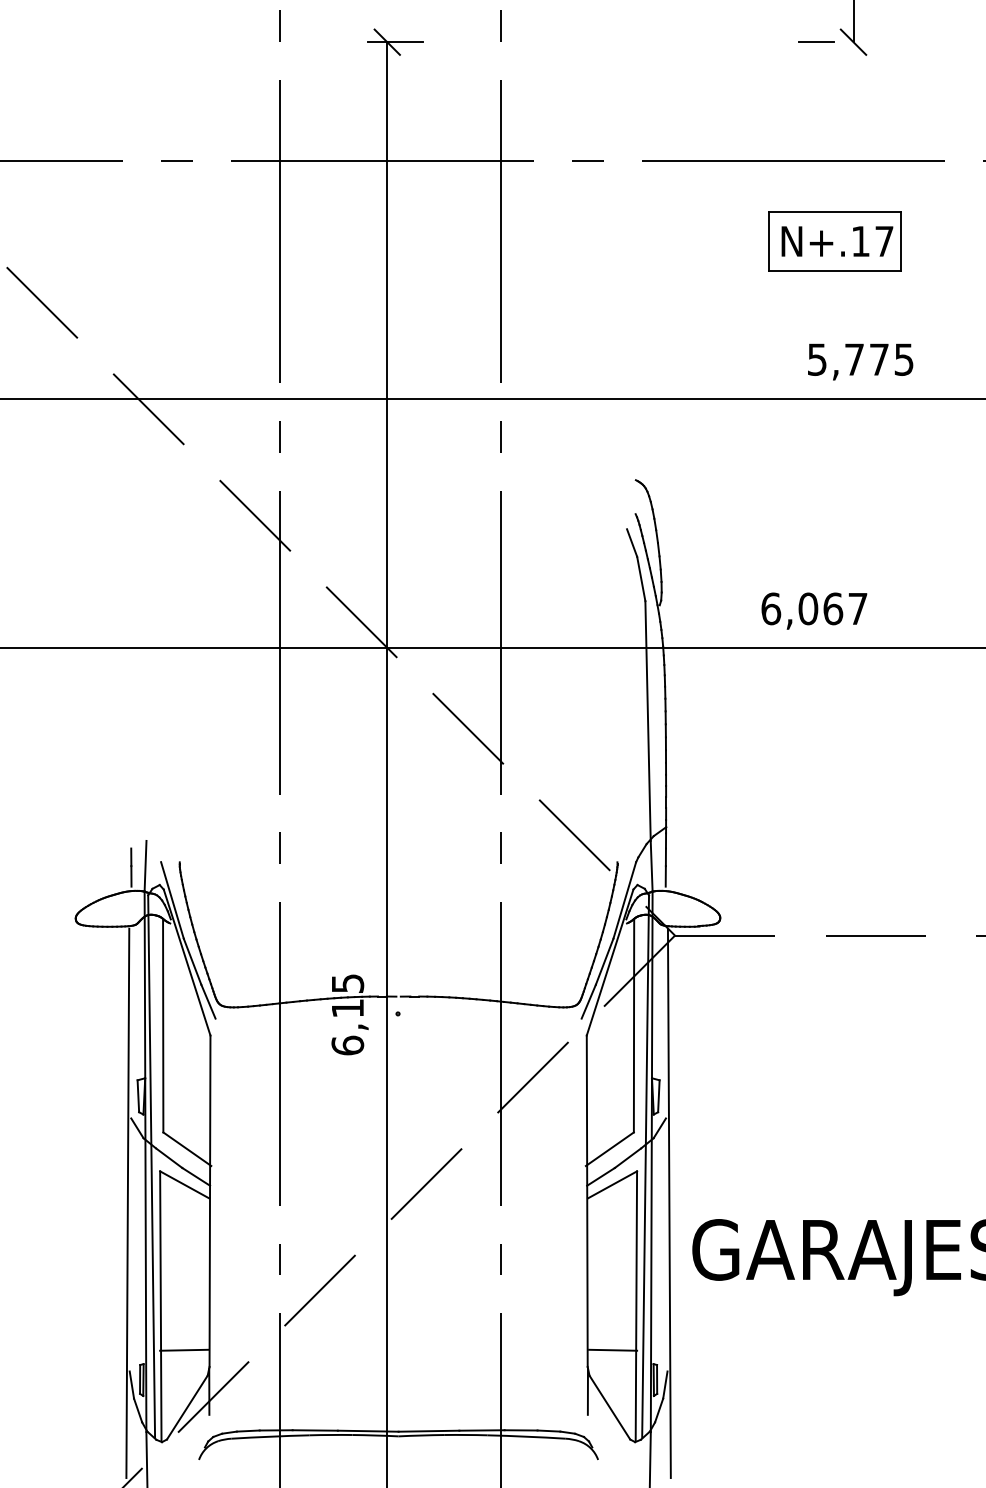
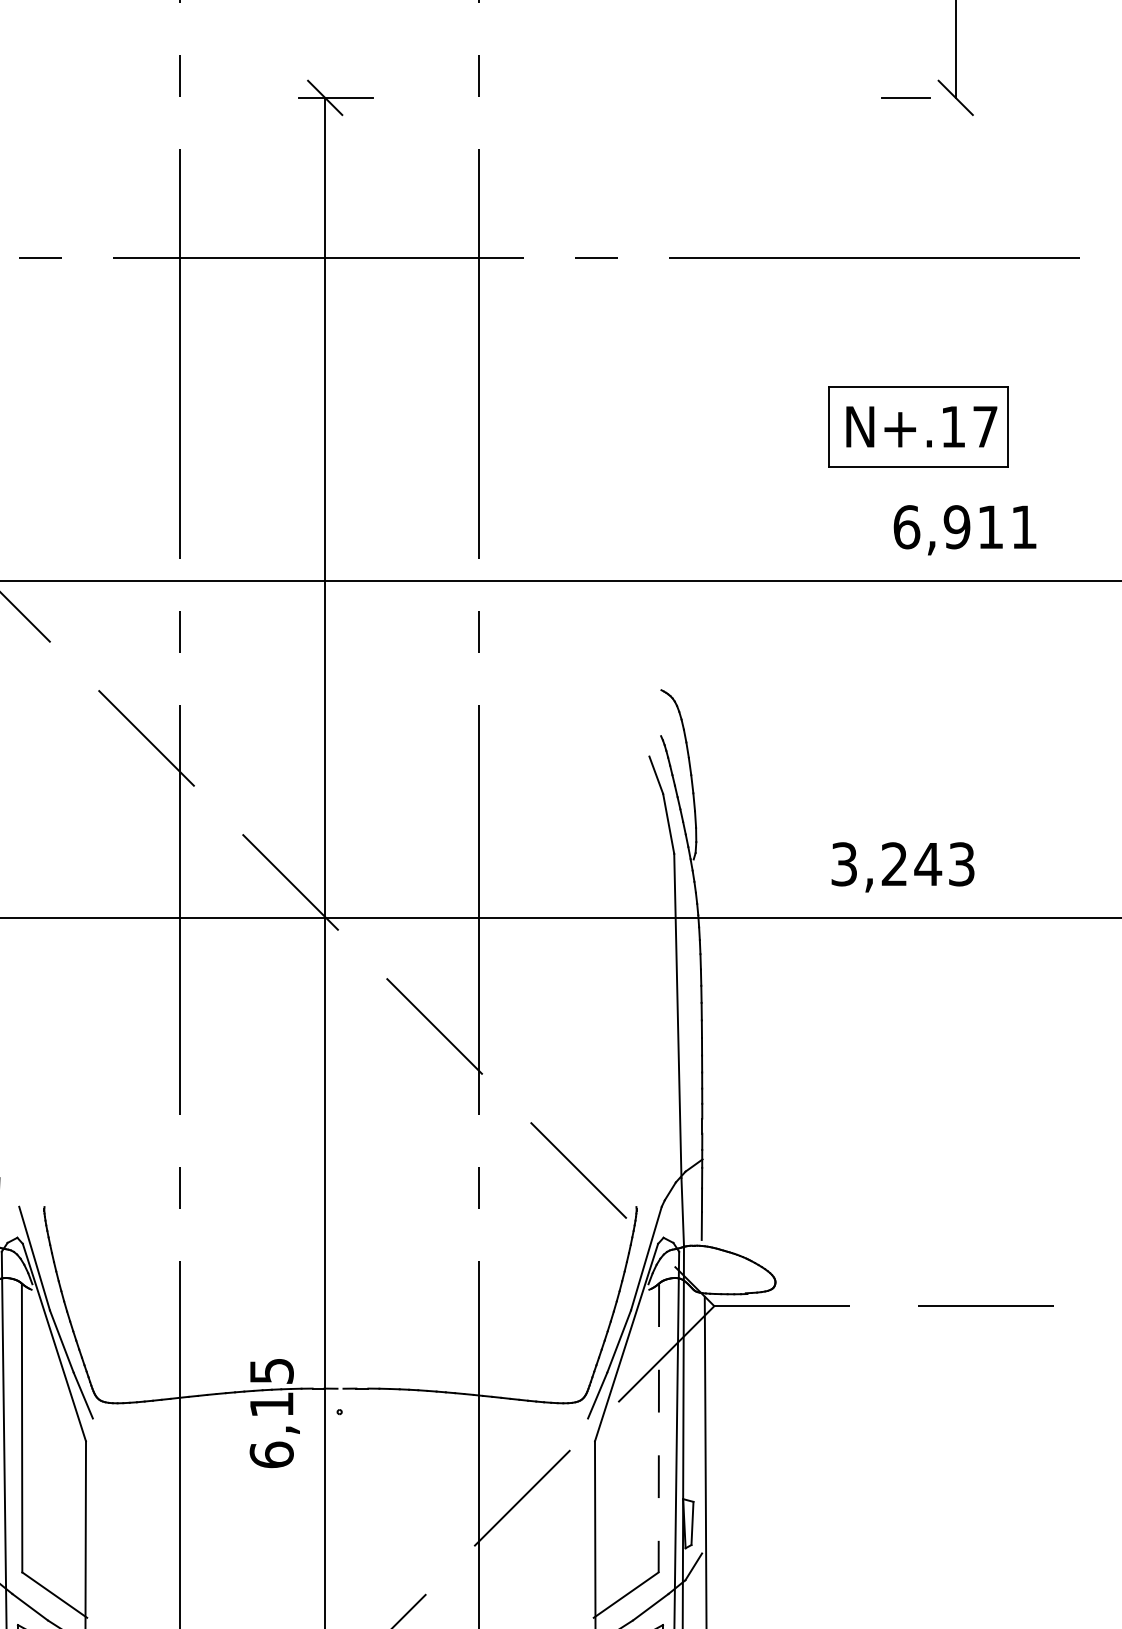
part: (834, 241) -> (917, 426), moved
text: (860, 359) -> (965, 526), 5,775 -> 6,911
text: (814, 608) -> (902, 863), 6,067 -> 3,243
line: (634, 1025) -> (659, 1427), solid -> dashed

